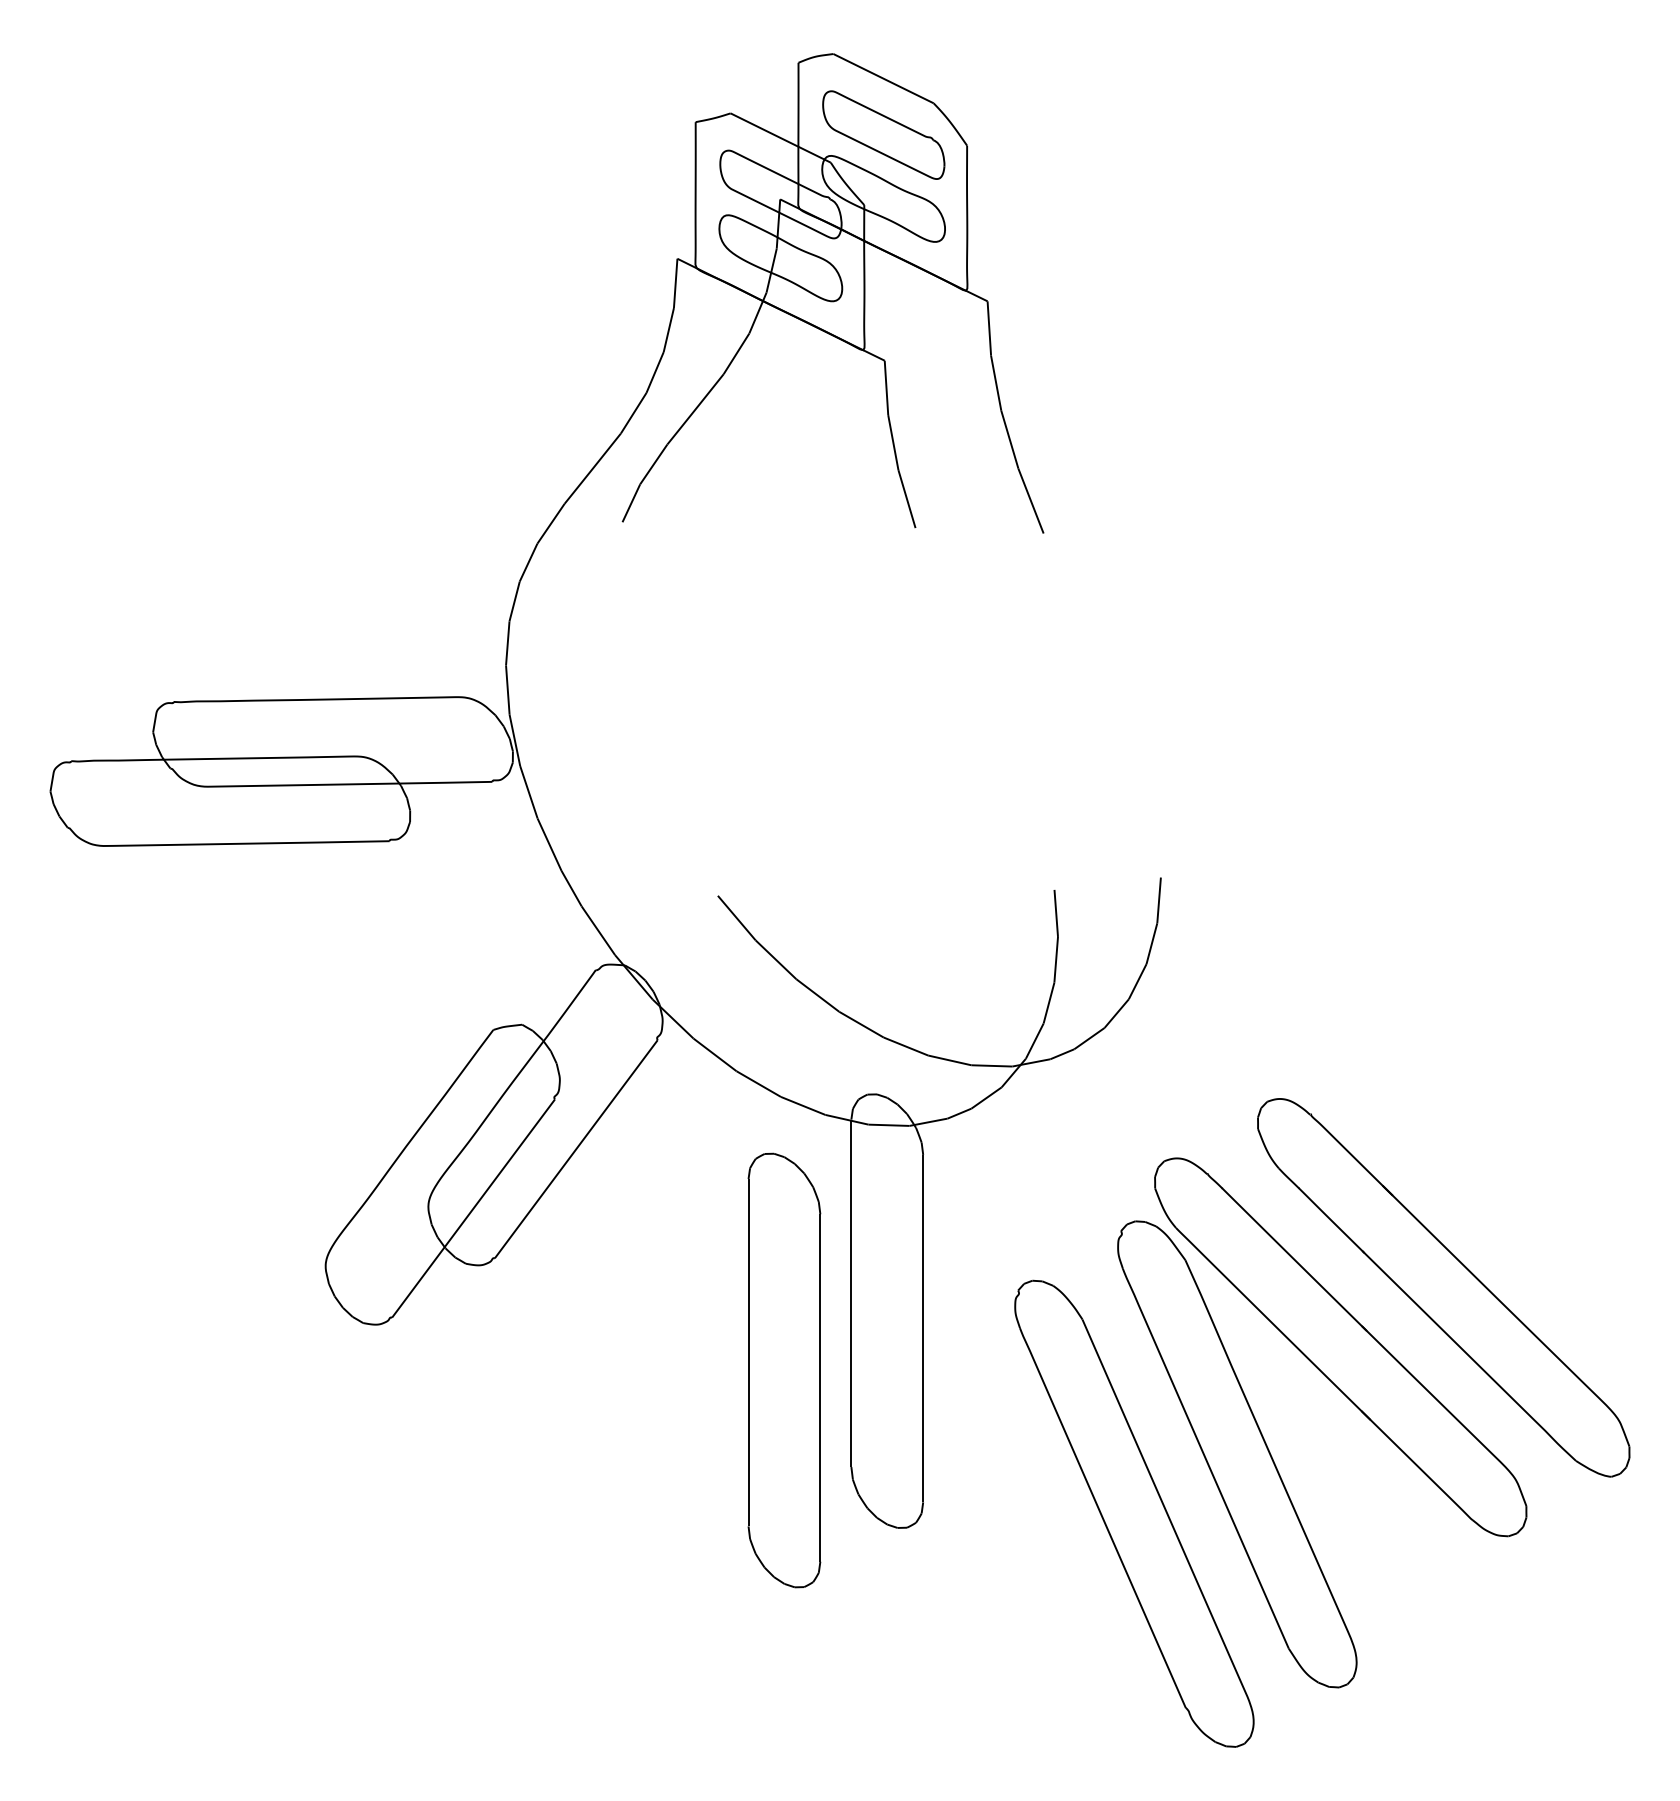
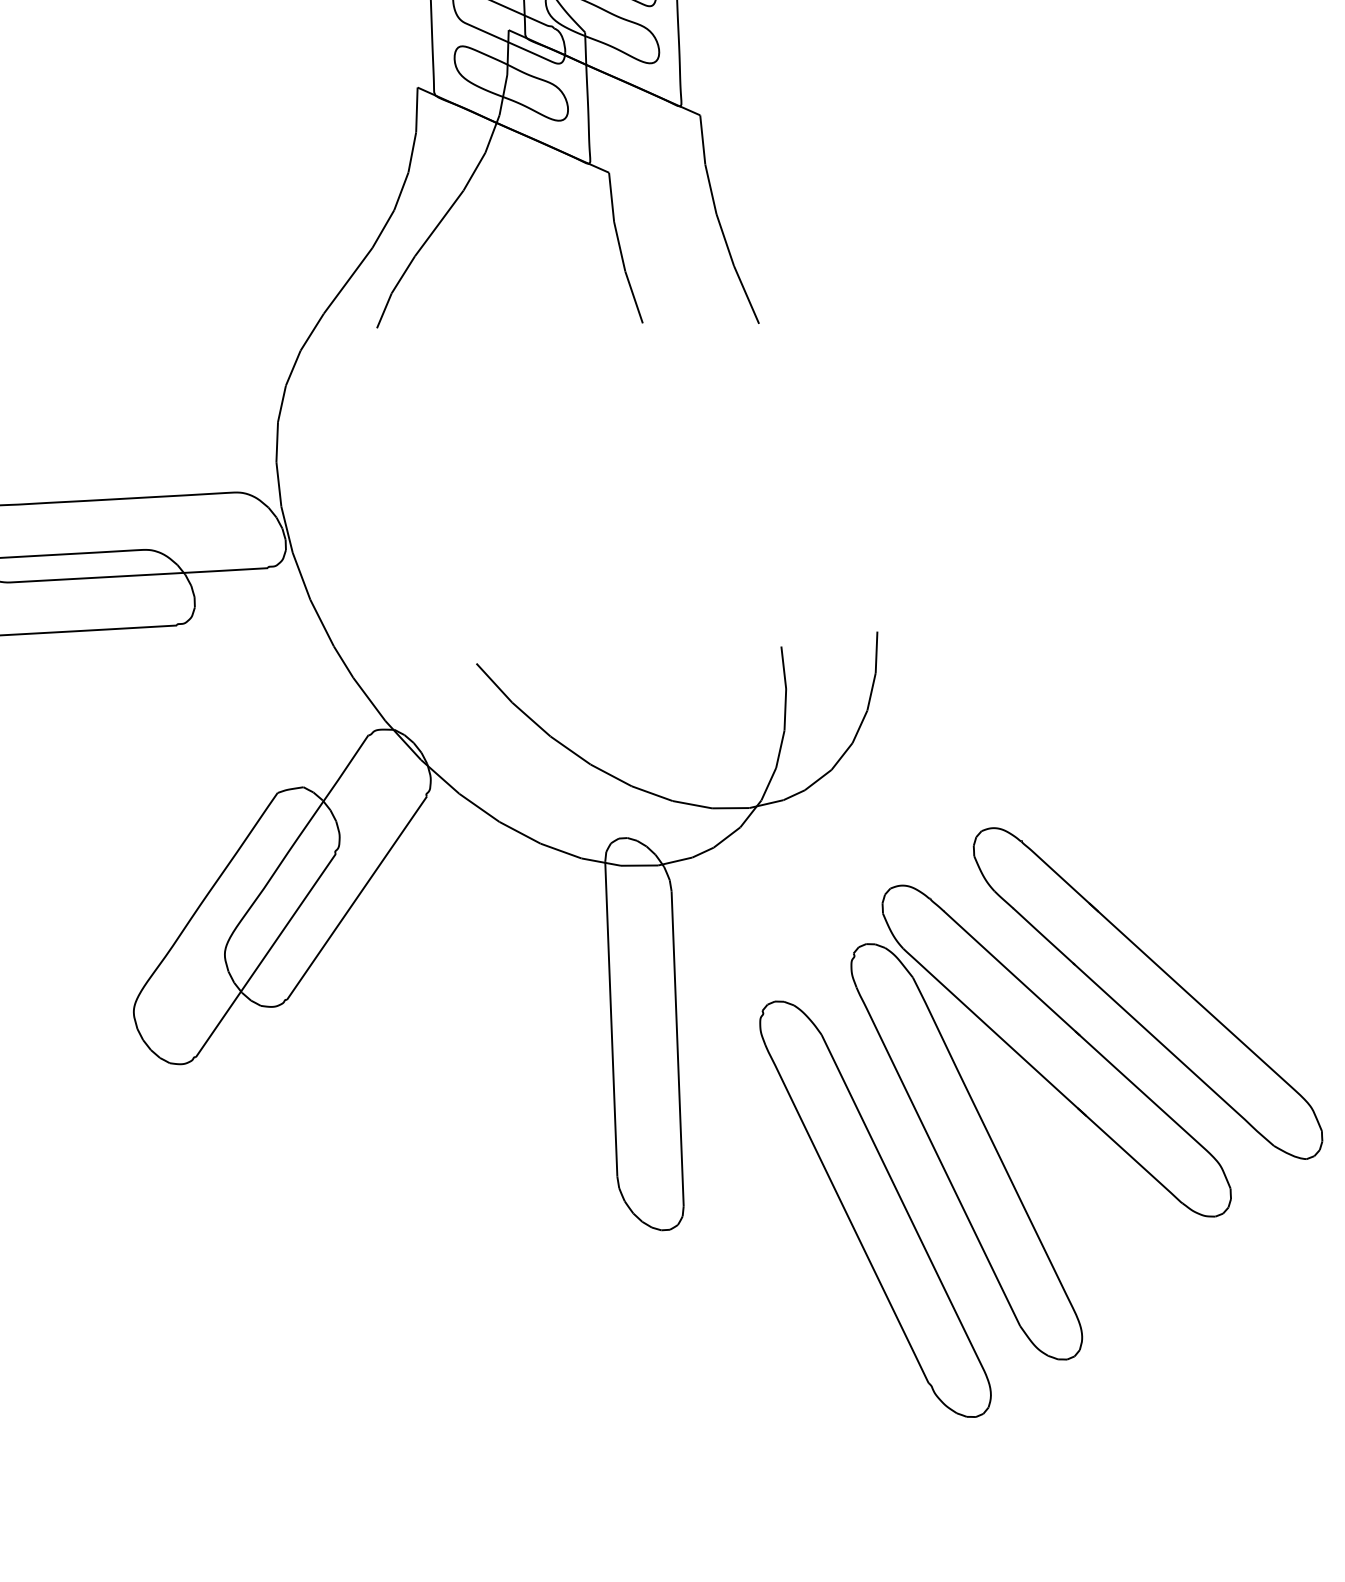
part: (784, 1370) -> (553, 1091), removed

